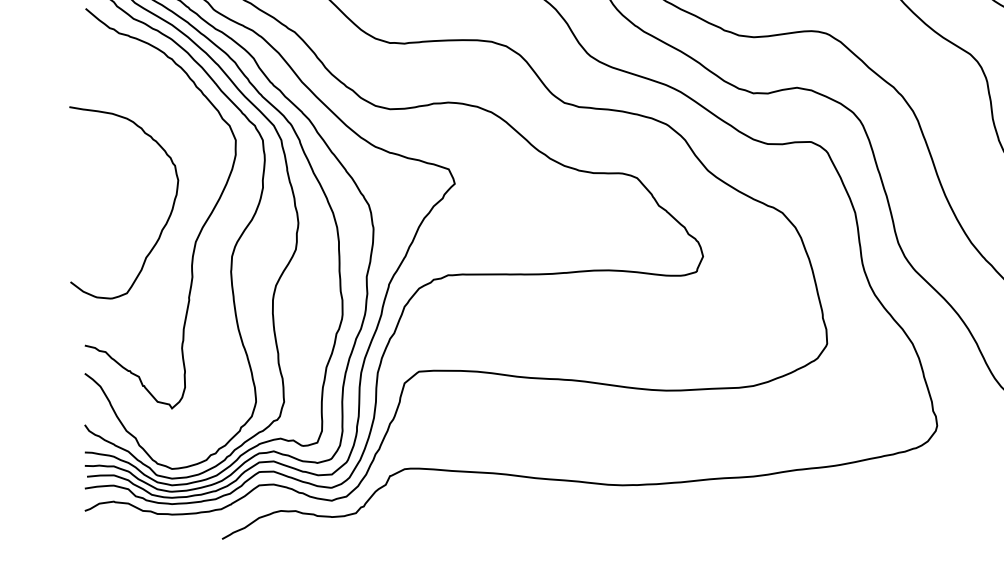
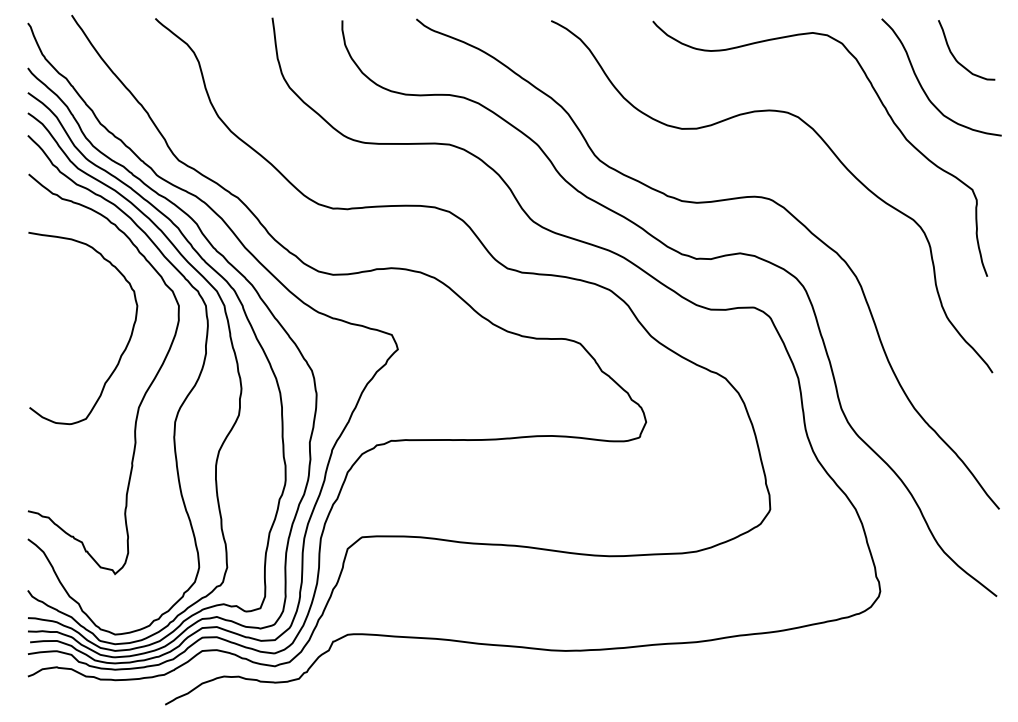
curve: (162, 227) -> (121, 353), moved

